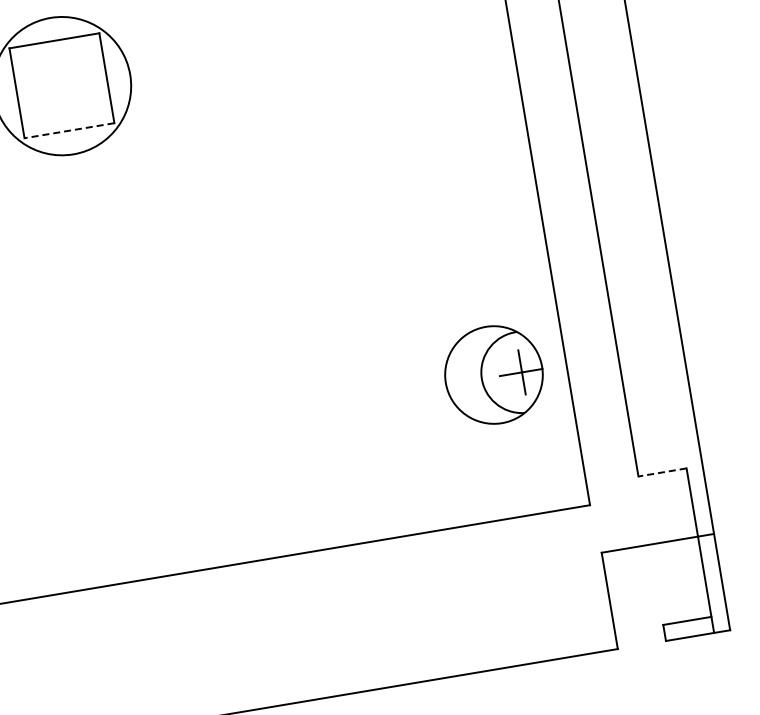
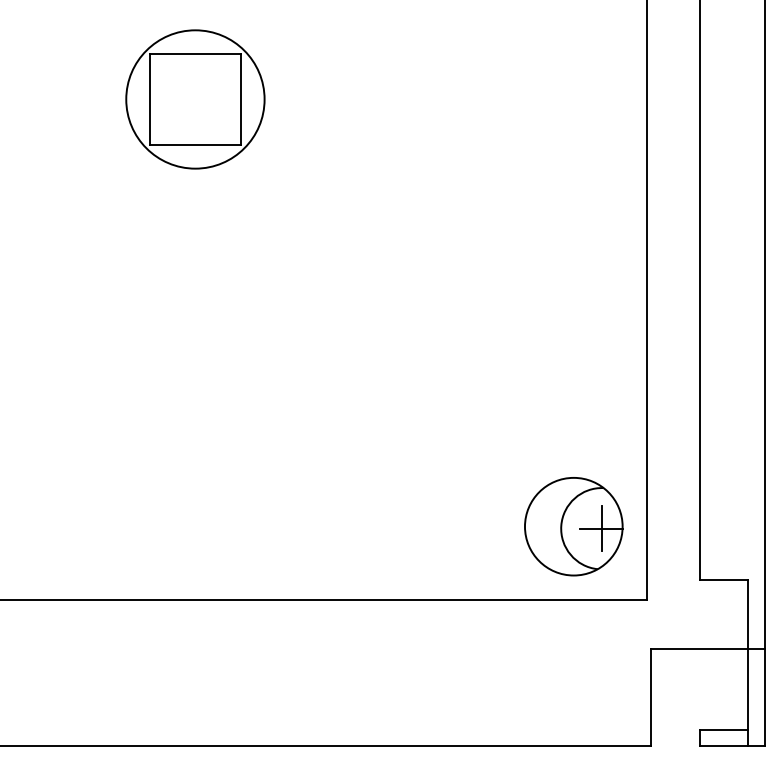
line: (69, 130) -> (195, 144), dashed -> solid
part: (493, 374) -> (573, 526), moved
line: (662, 472) -> (723, 579), dashed -> solid

